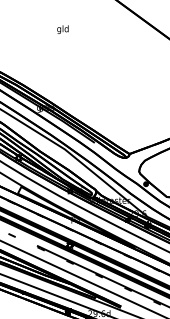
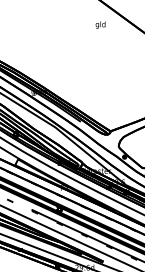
text: (62, 29) -> (100, 24), moved

